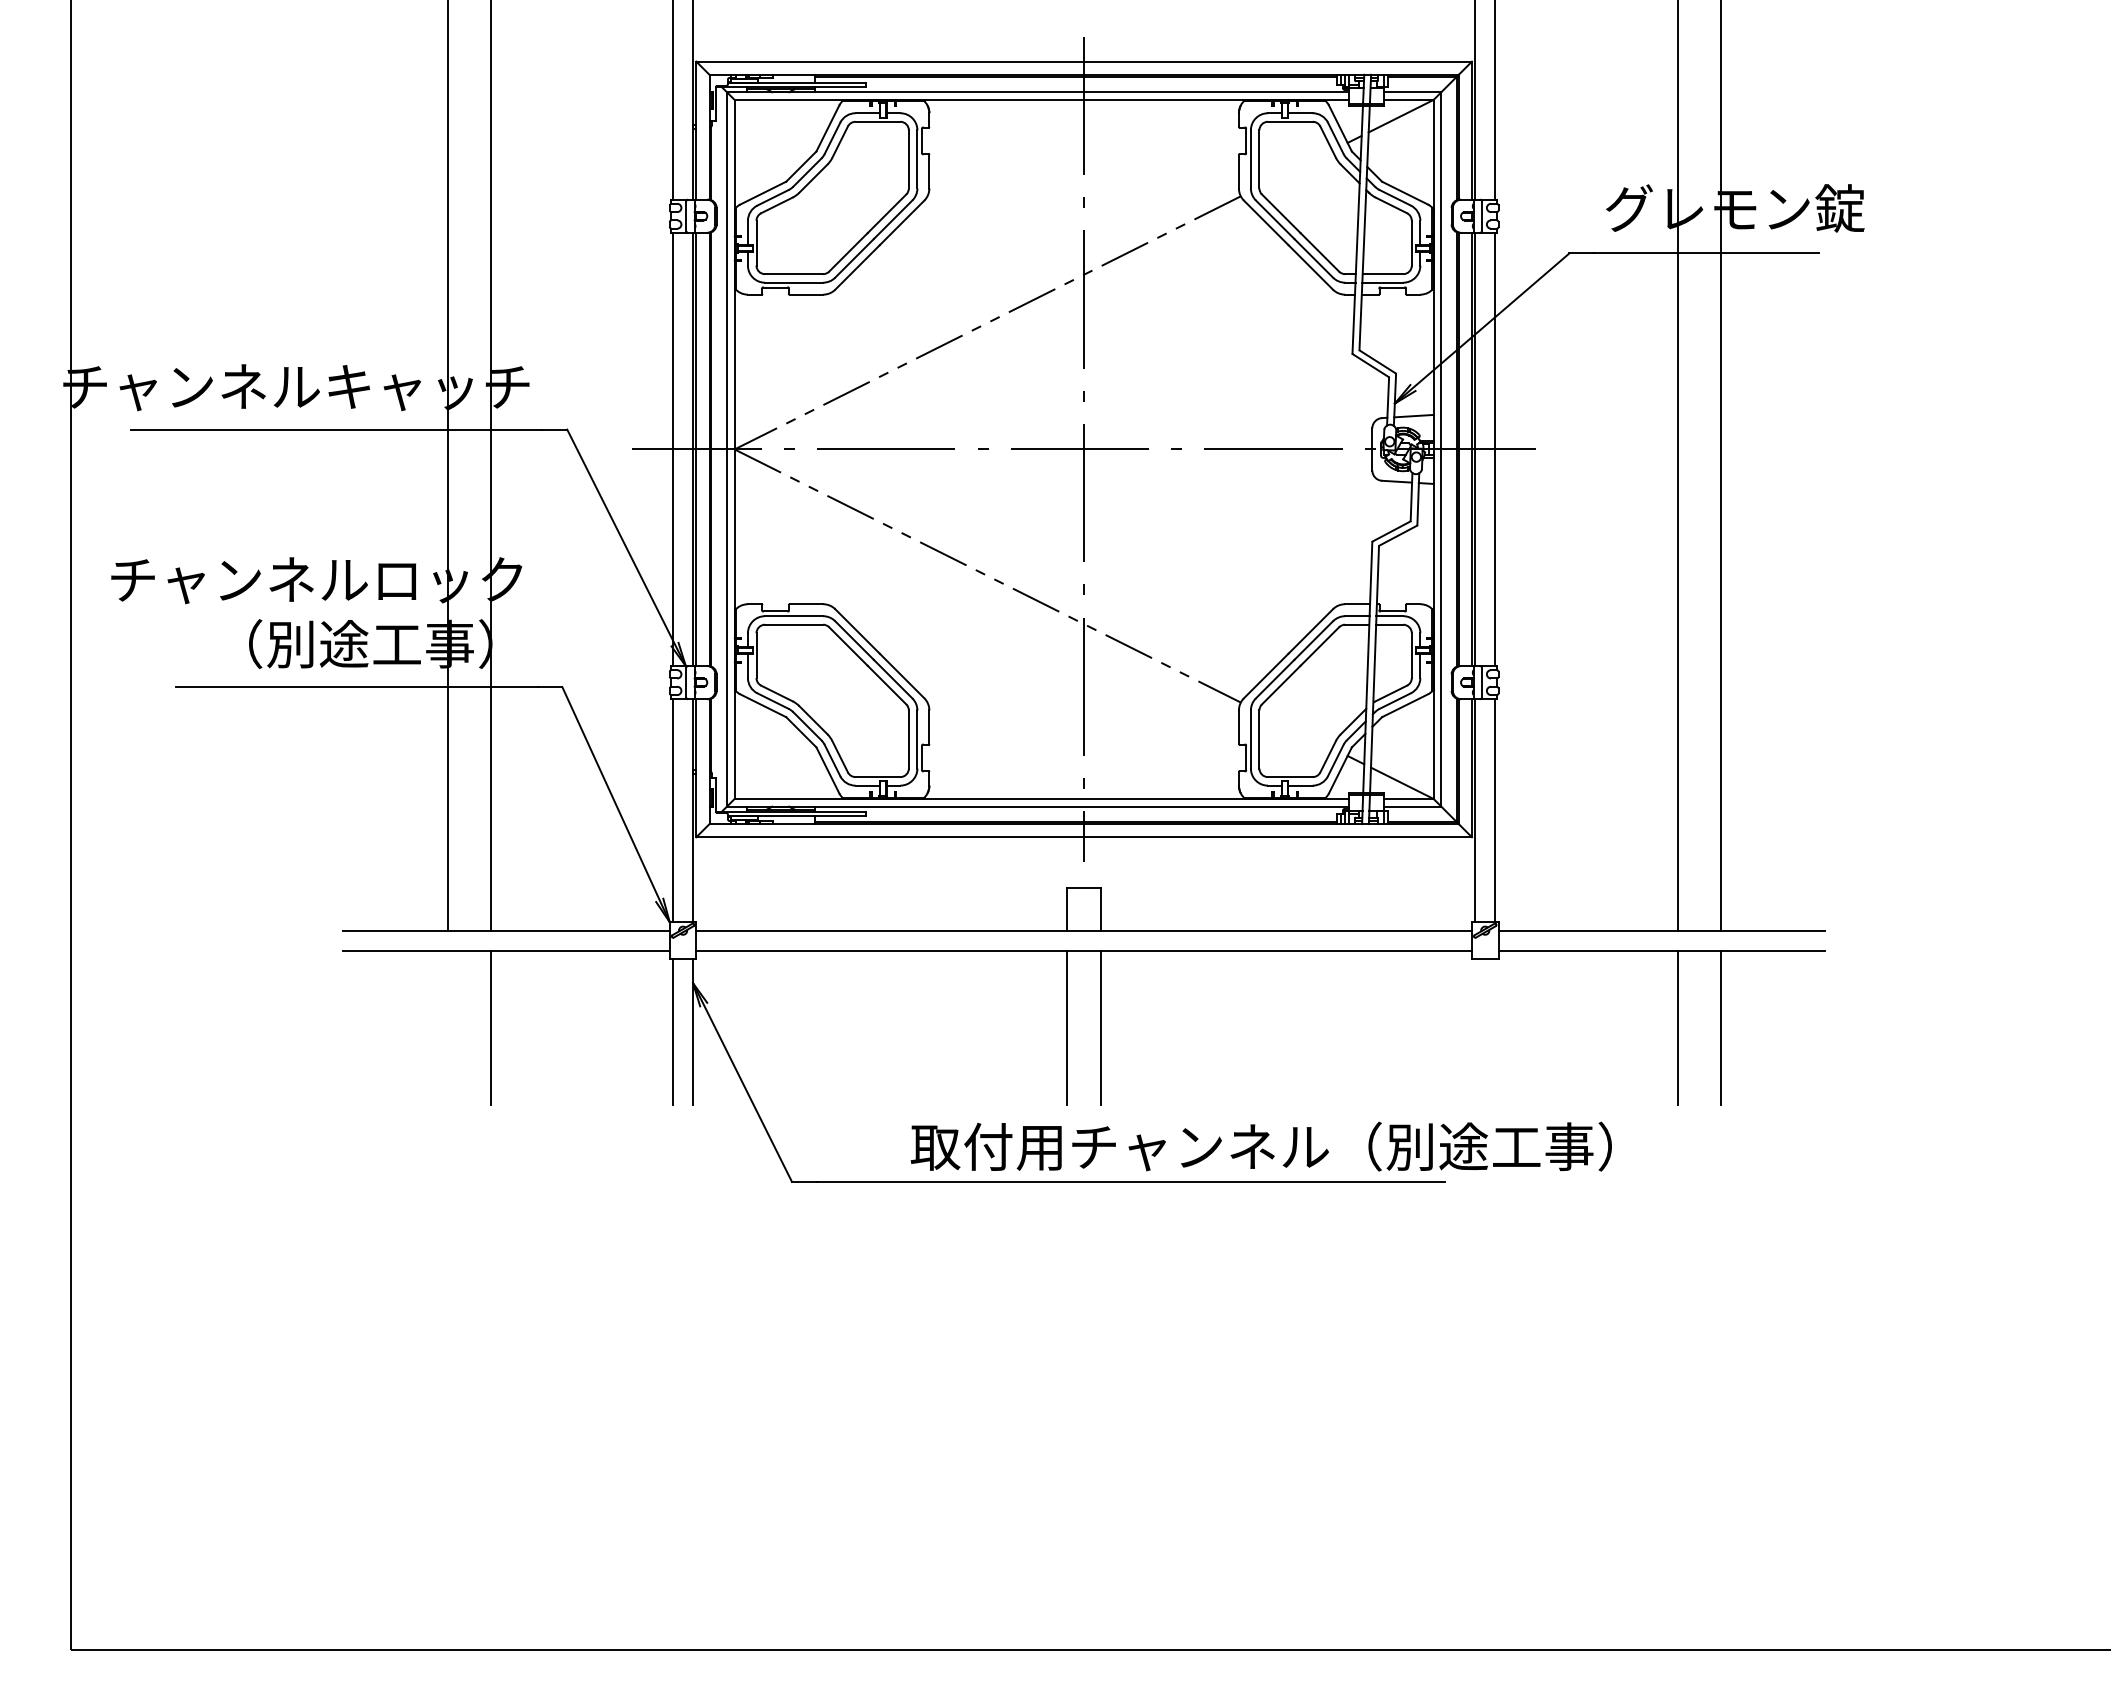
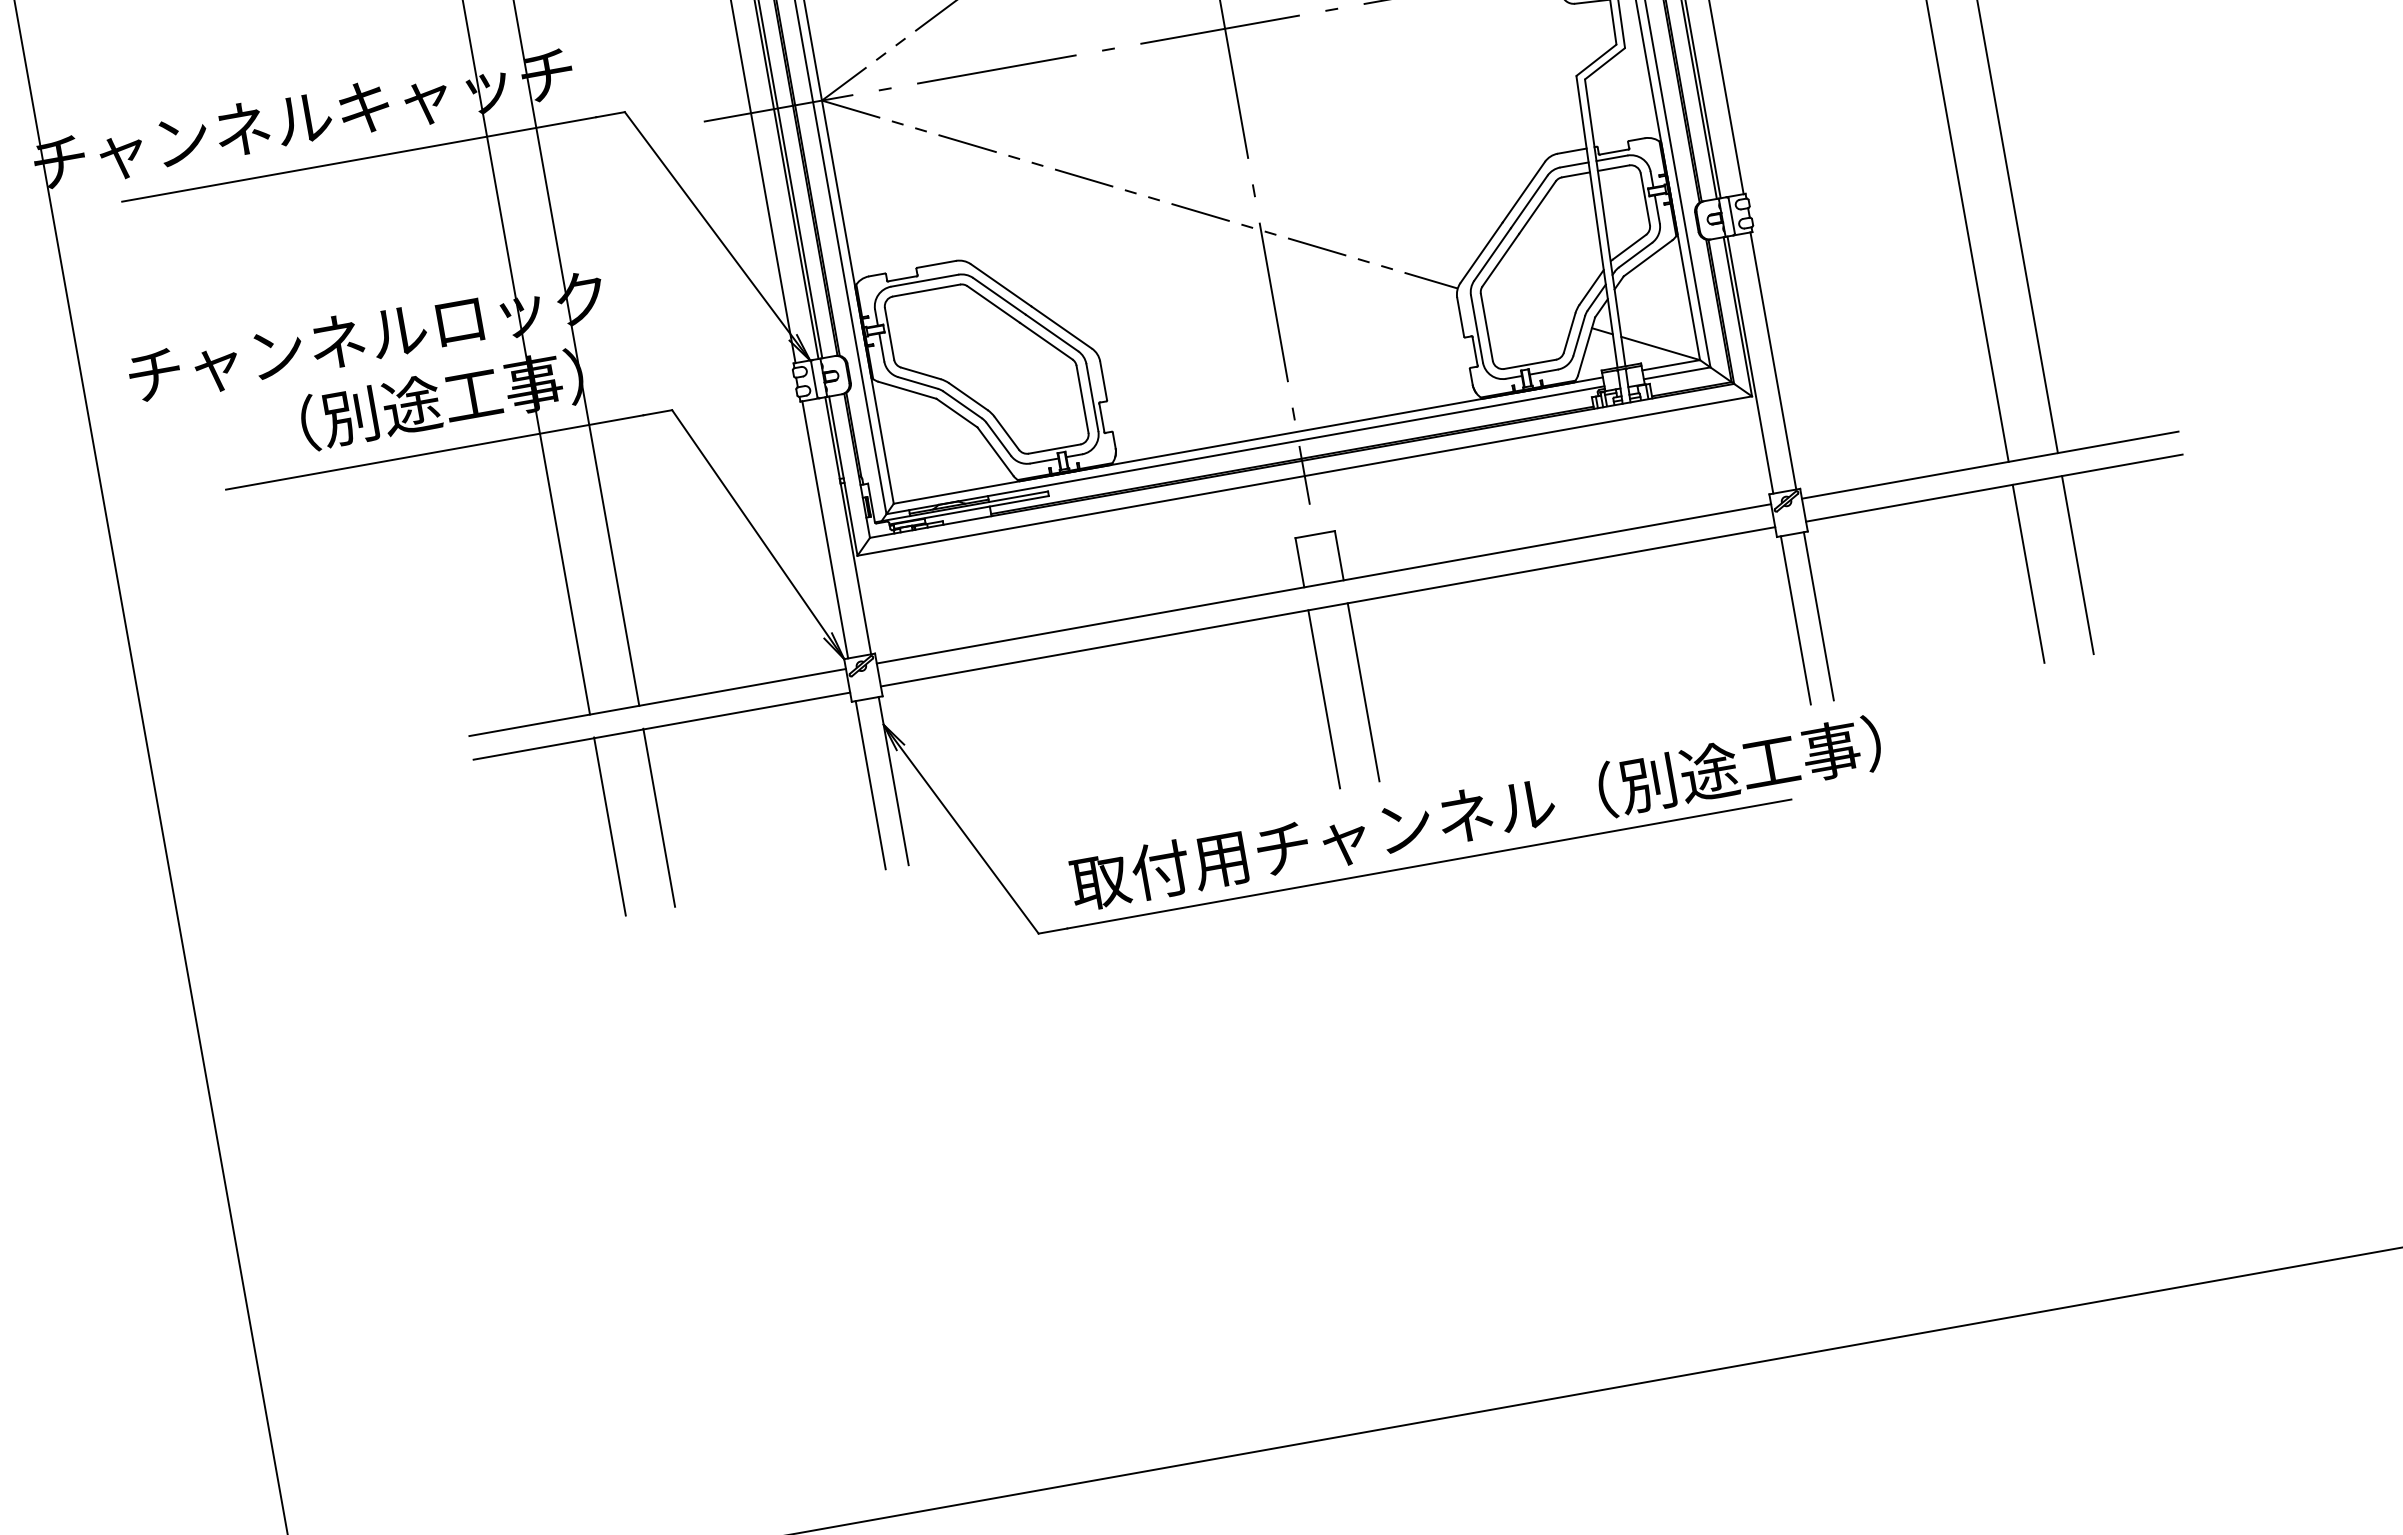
line: (447, 1027) -> (609, 826), added
line: (1475, 1031) -> (1796, 619), added
line: (1495, 1031) -> (1819, 615), added
text: (1260, 1146) -> (1474, 813), moved

